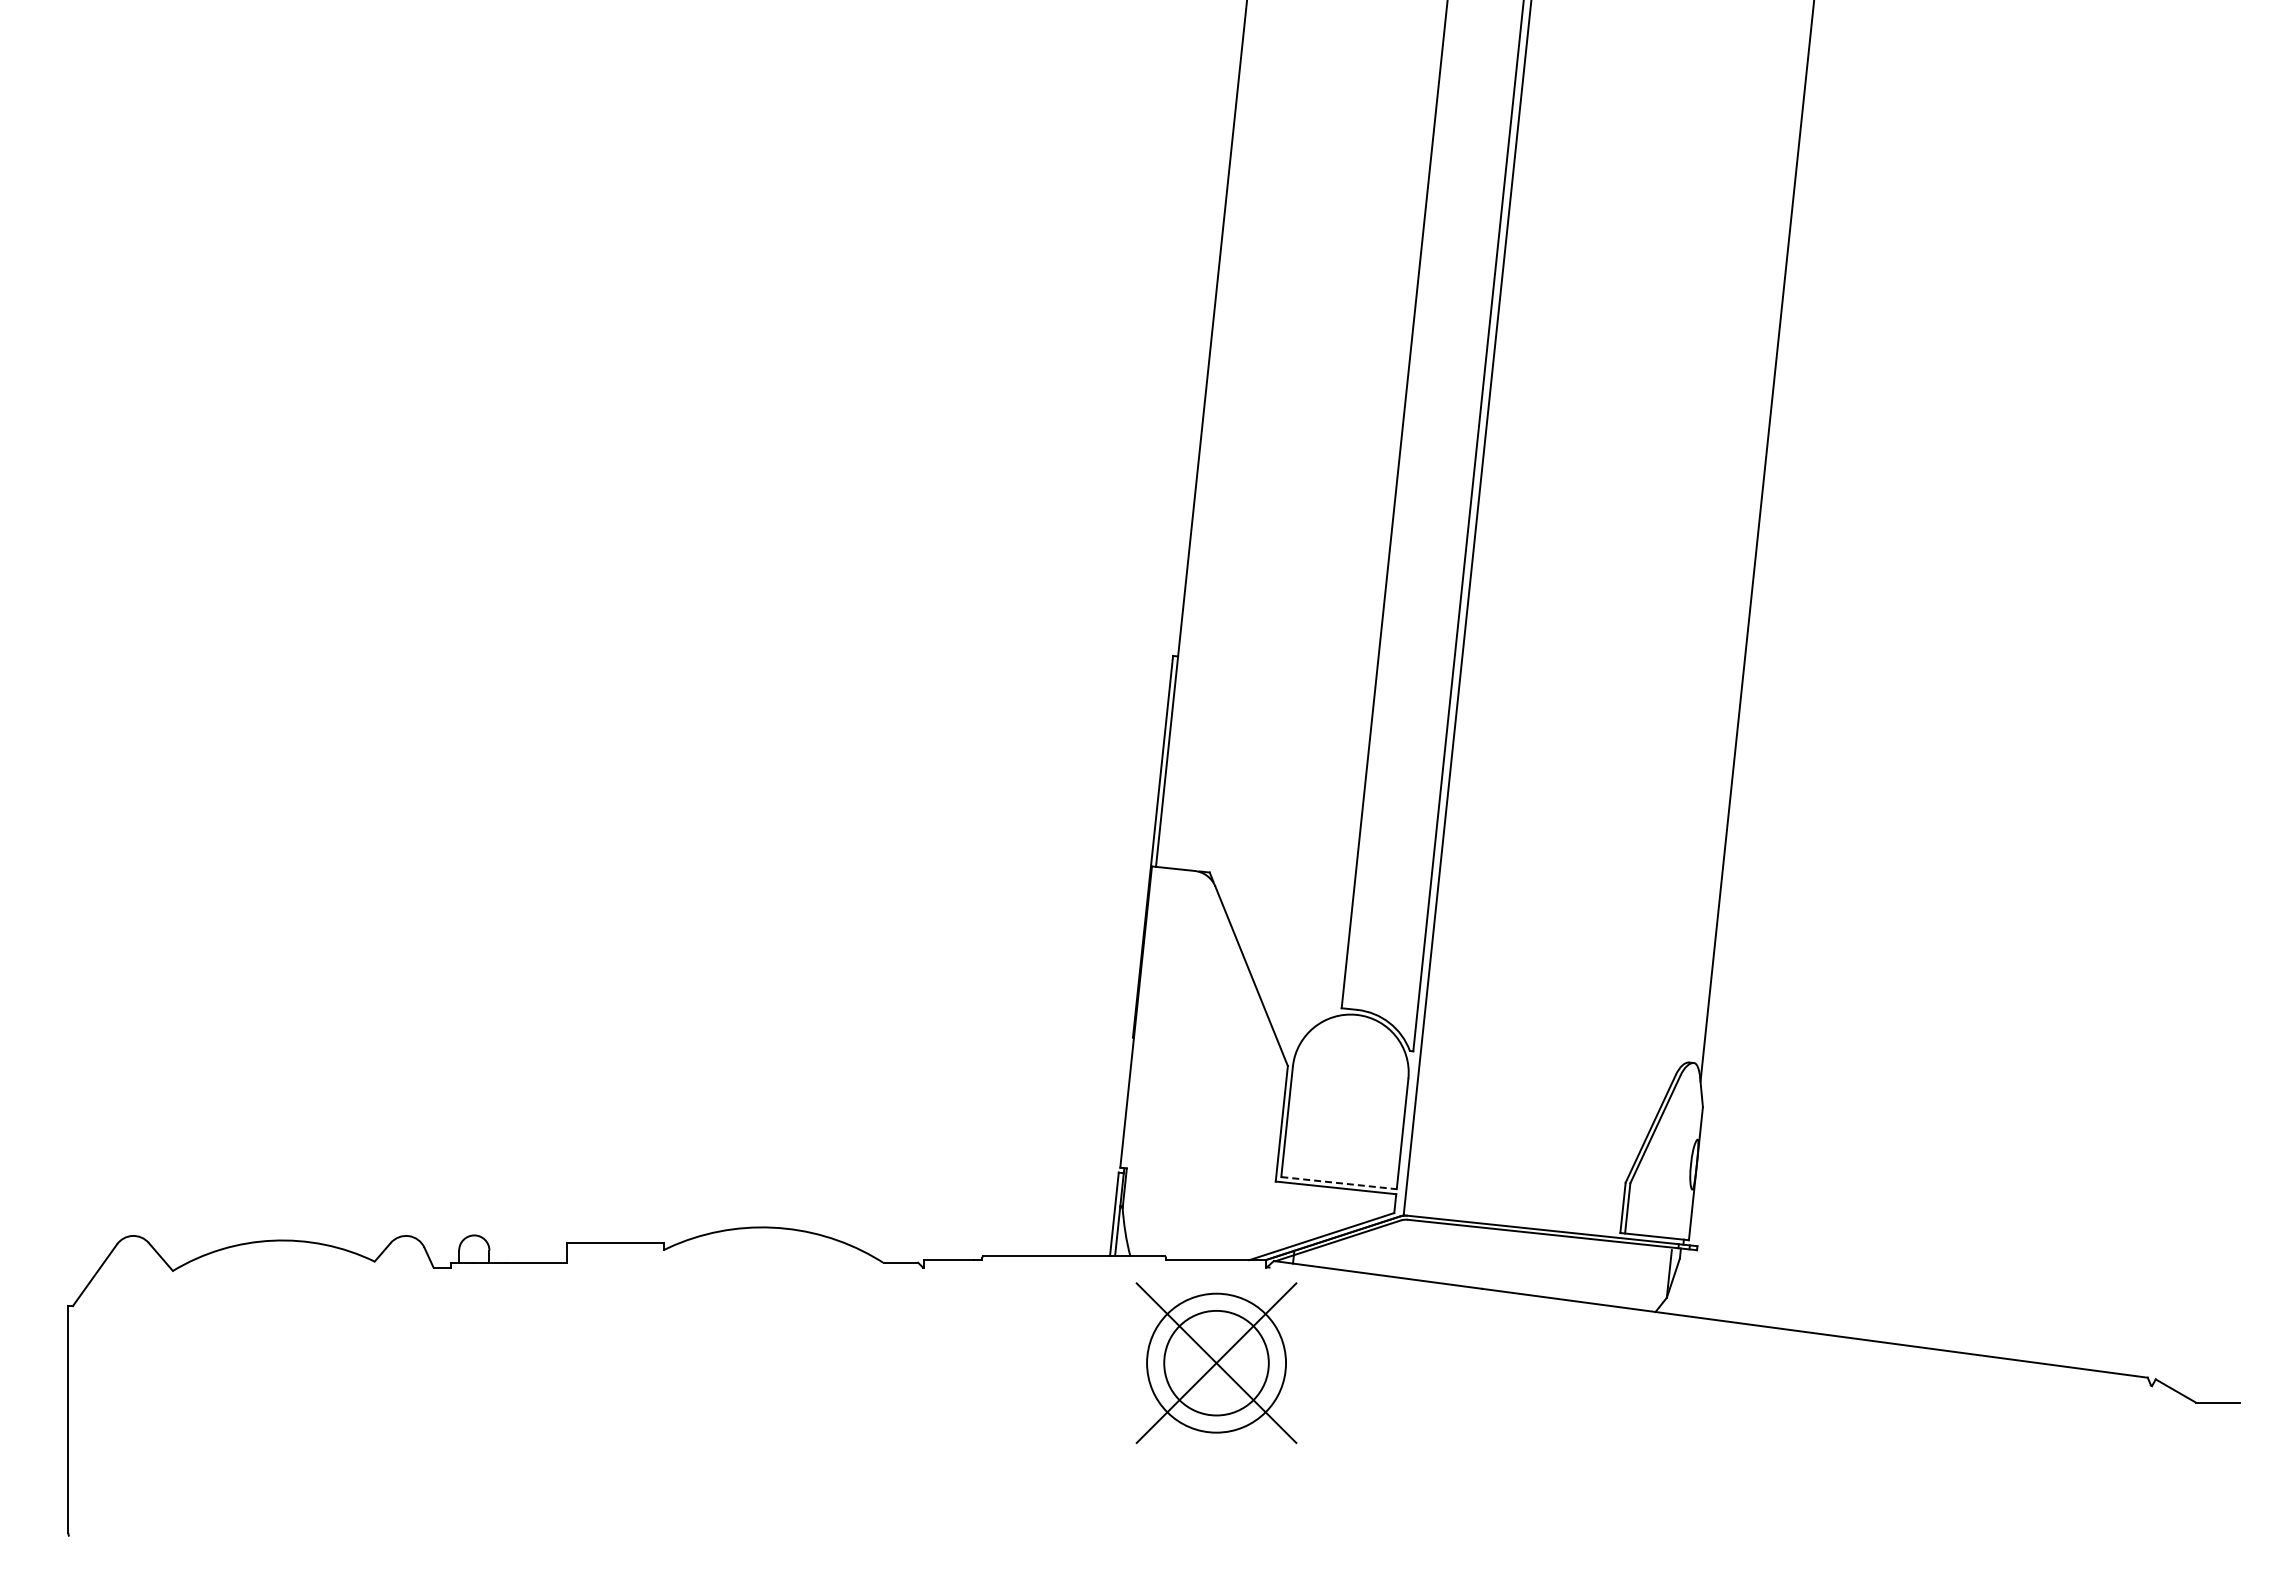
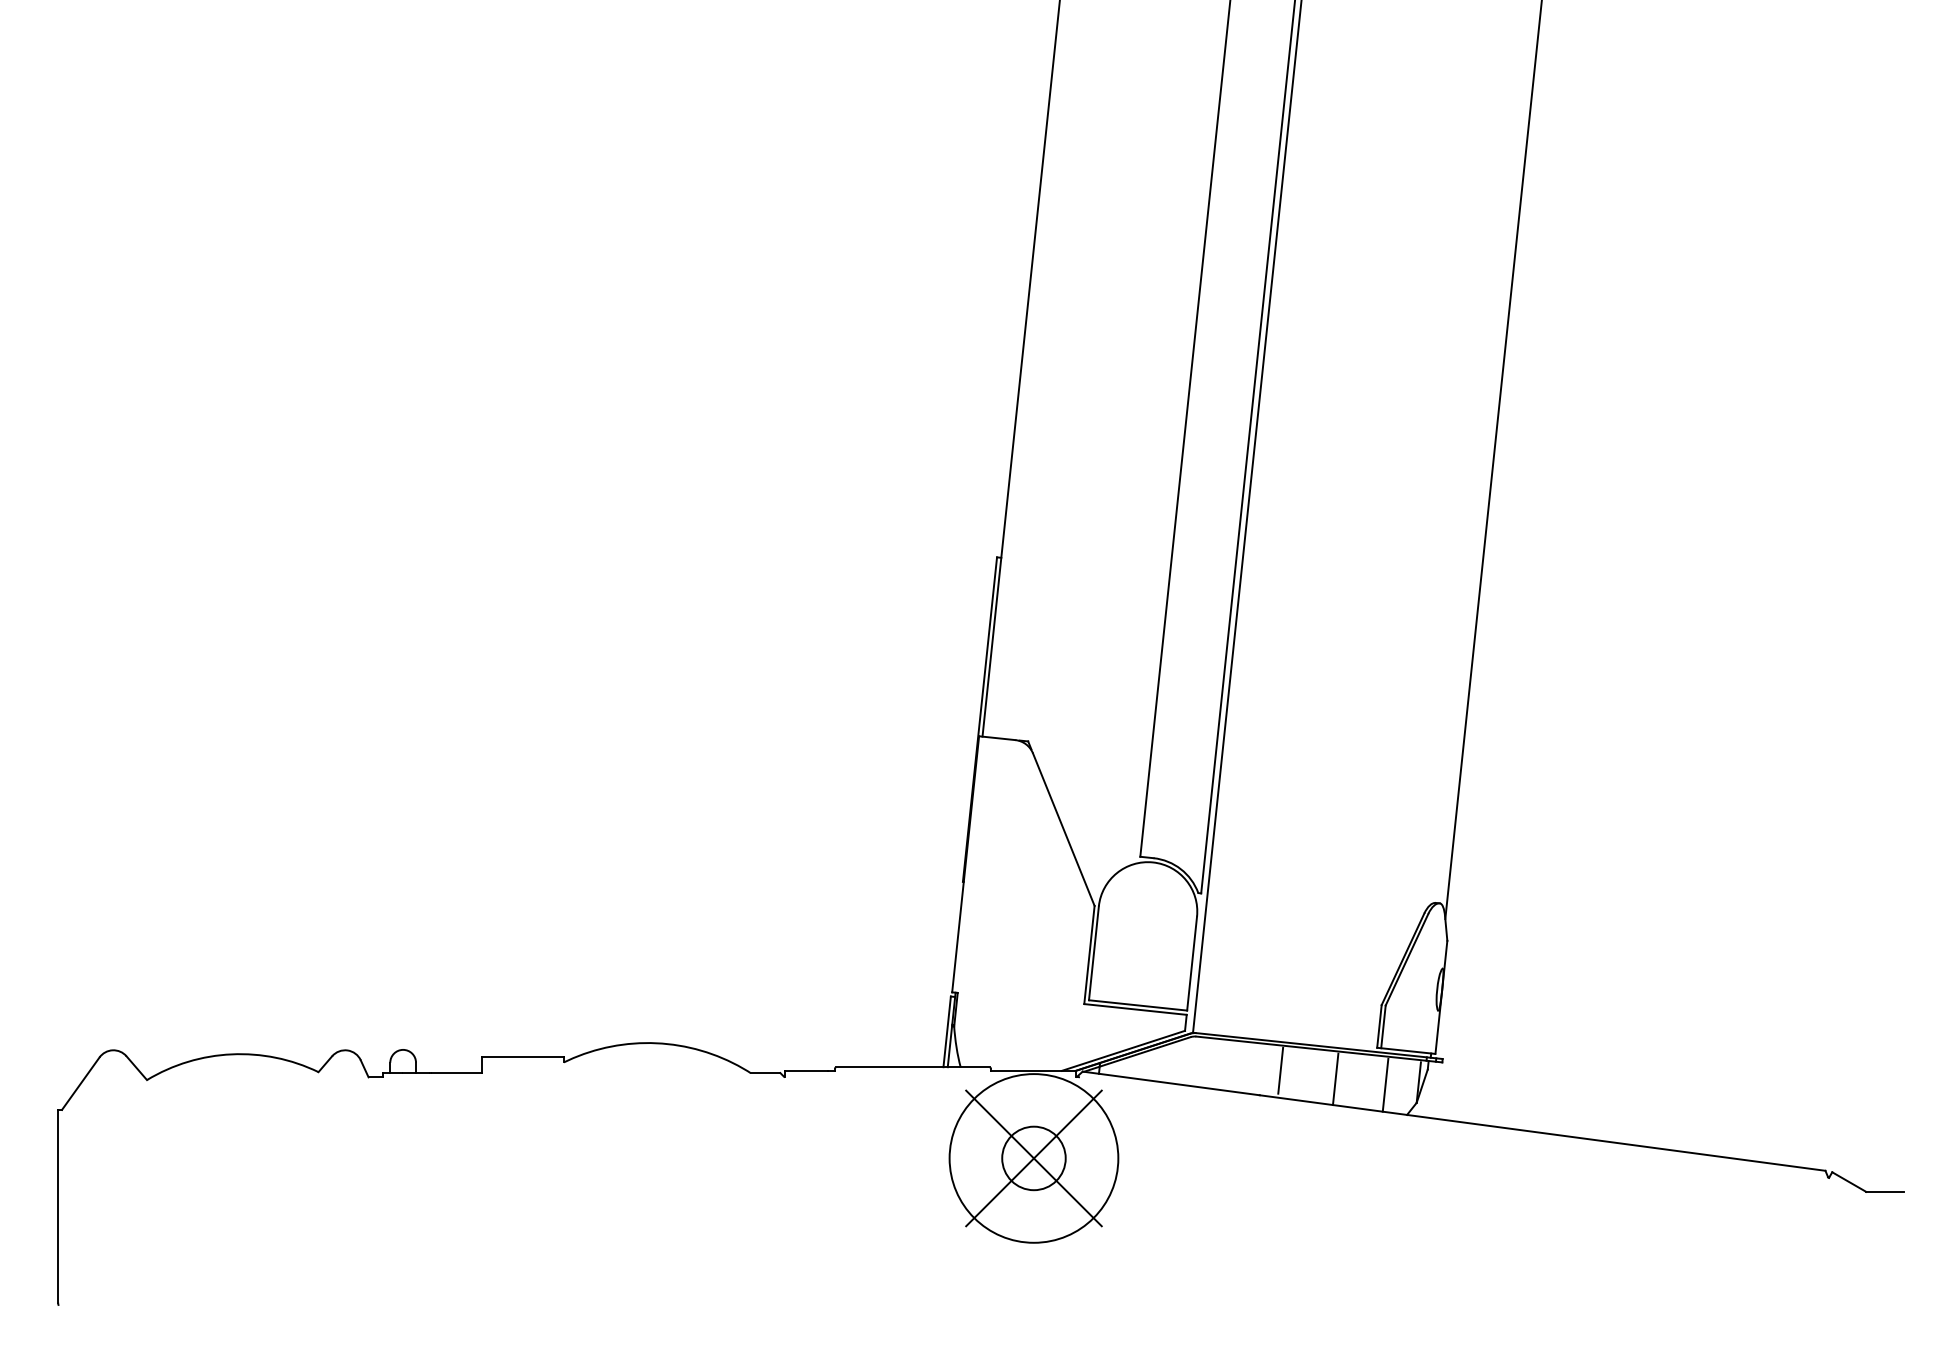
line: (1339, 1183) -> (1138, 1005), dashed -> solid
line: (1506, 1260) -> (1280, 1071), added
line: (1571, 1269) -> (1335, 1078), added
line: (1629, 1277) -> (1384, 1085), added
circle: (1216, 1362) -> (1033, 1157), size x0.71
circle: (1216, 1362) -> (1033, 1157), size x1.43

